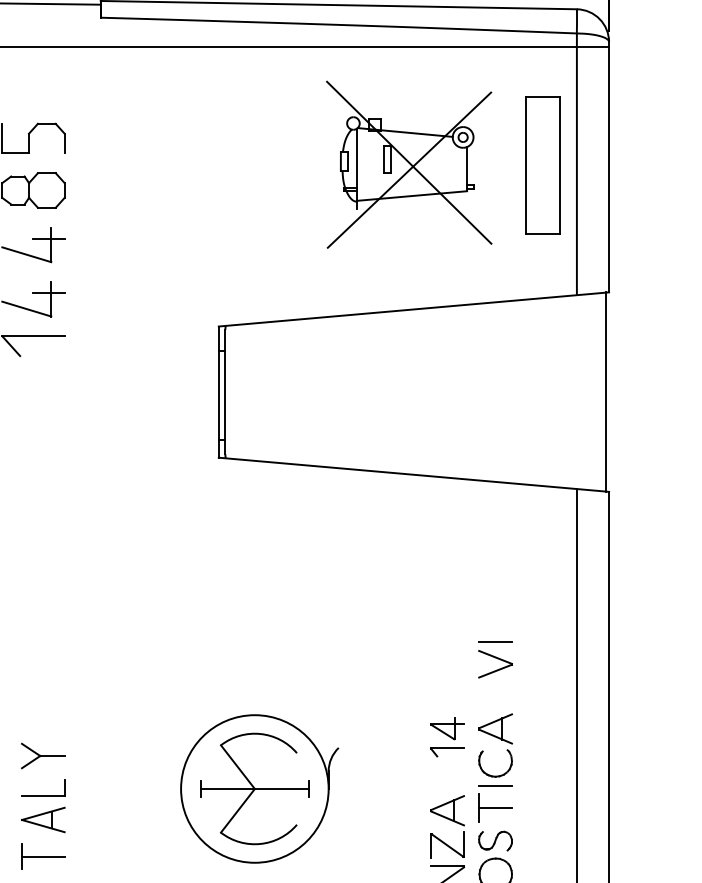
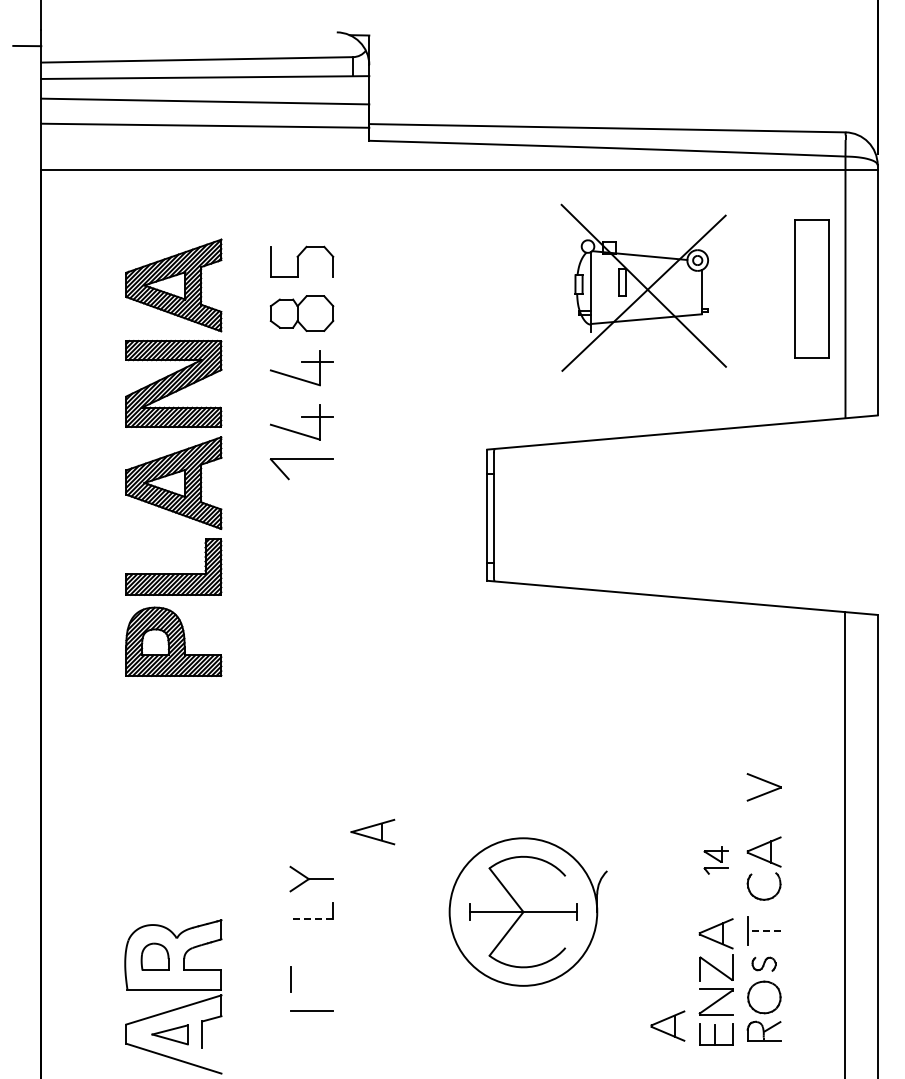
part: (408, 164) -> (643, 287), moved
line: (605, 391) -> (874, 514), removed
line: (494, 642) -> (763, 765), removed
part: (446, 737) -> (715, 860), size x0.7
line: (494, 785) -> (763, 908), removed
line: (42, 795) -> (311, 918), solid -> dashed
line: (494, 808) -> (763, 931), solid -> dashed
part: (42, 819) -> (372, 831), moved
part: (494, 841) -> (763, 964), size x0.7
line: (42, 856) -> (311, 979), removed

